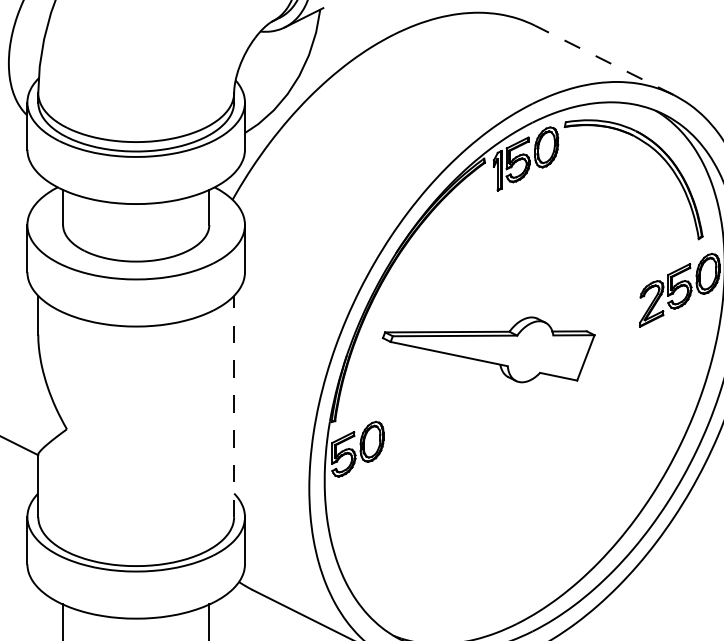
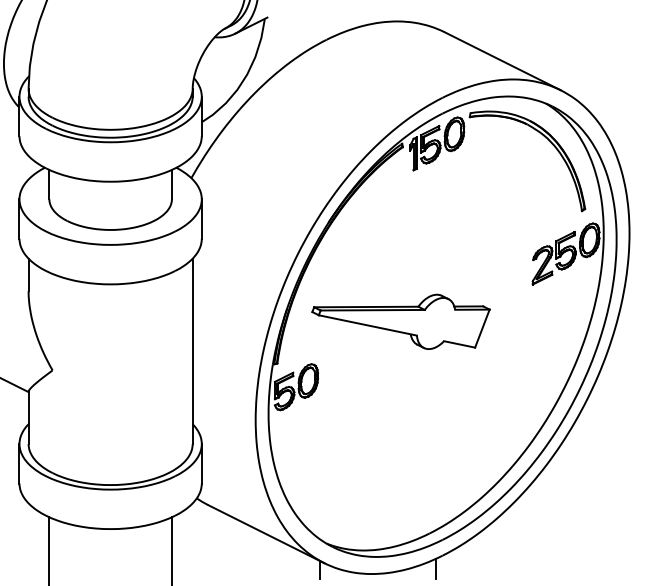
line: (603, 60) -> (502, 61), dashed -> solid
part: (488, 349) -> (400, 321), moved
line: (233, 406) -> (192, 351), dashed -> solid

